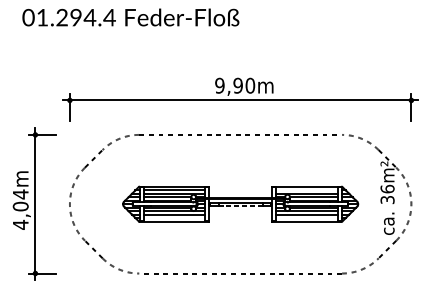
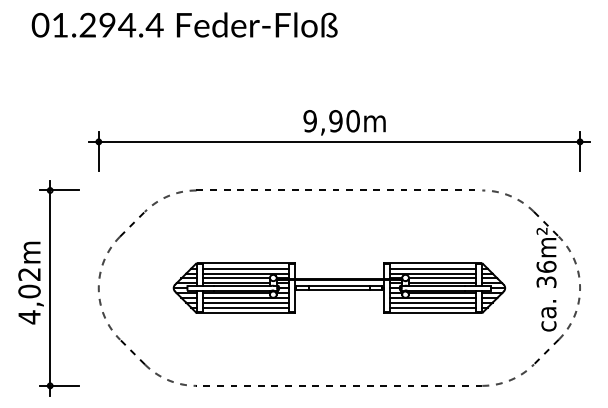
line: (306, 190) -> (432, 268), added
text: (20, 194) -> (29, 274), 4,04m -> 4,02m
line: (240, 205) -> (339, 290), dashed -> solid
line: (173, 217) -> (245, 307), added
line: (306, 217) -> (432, 307), added

